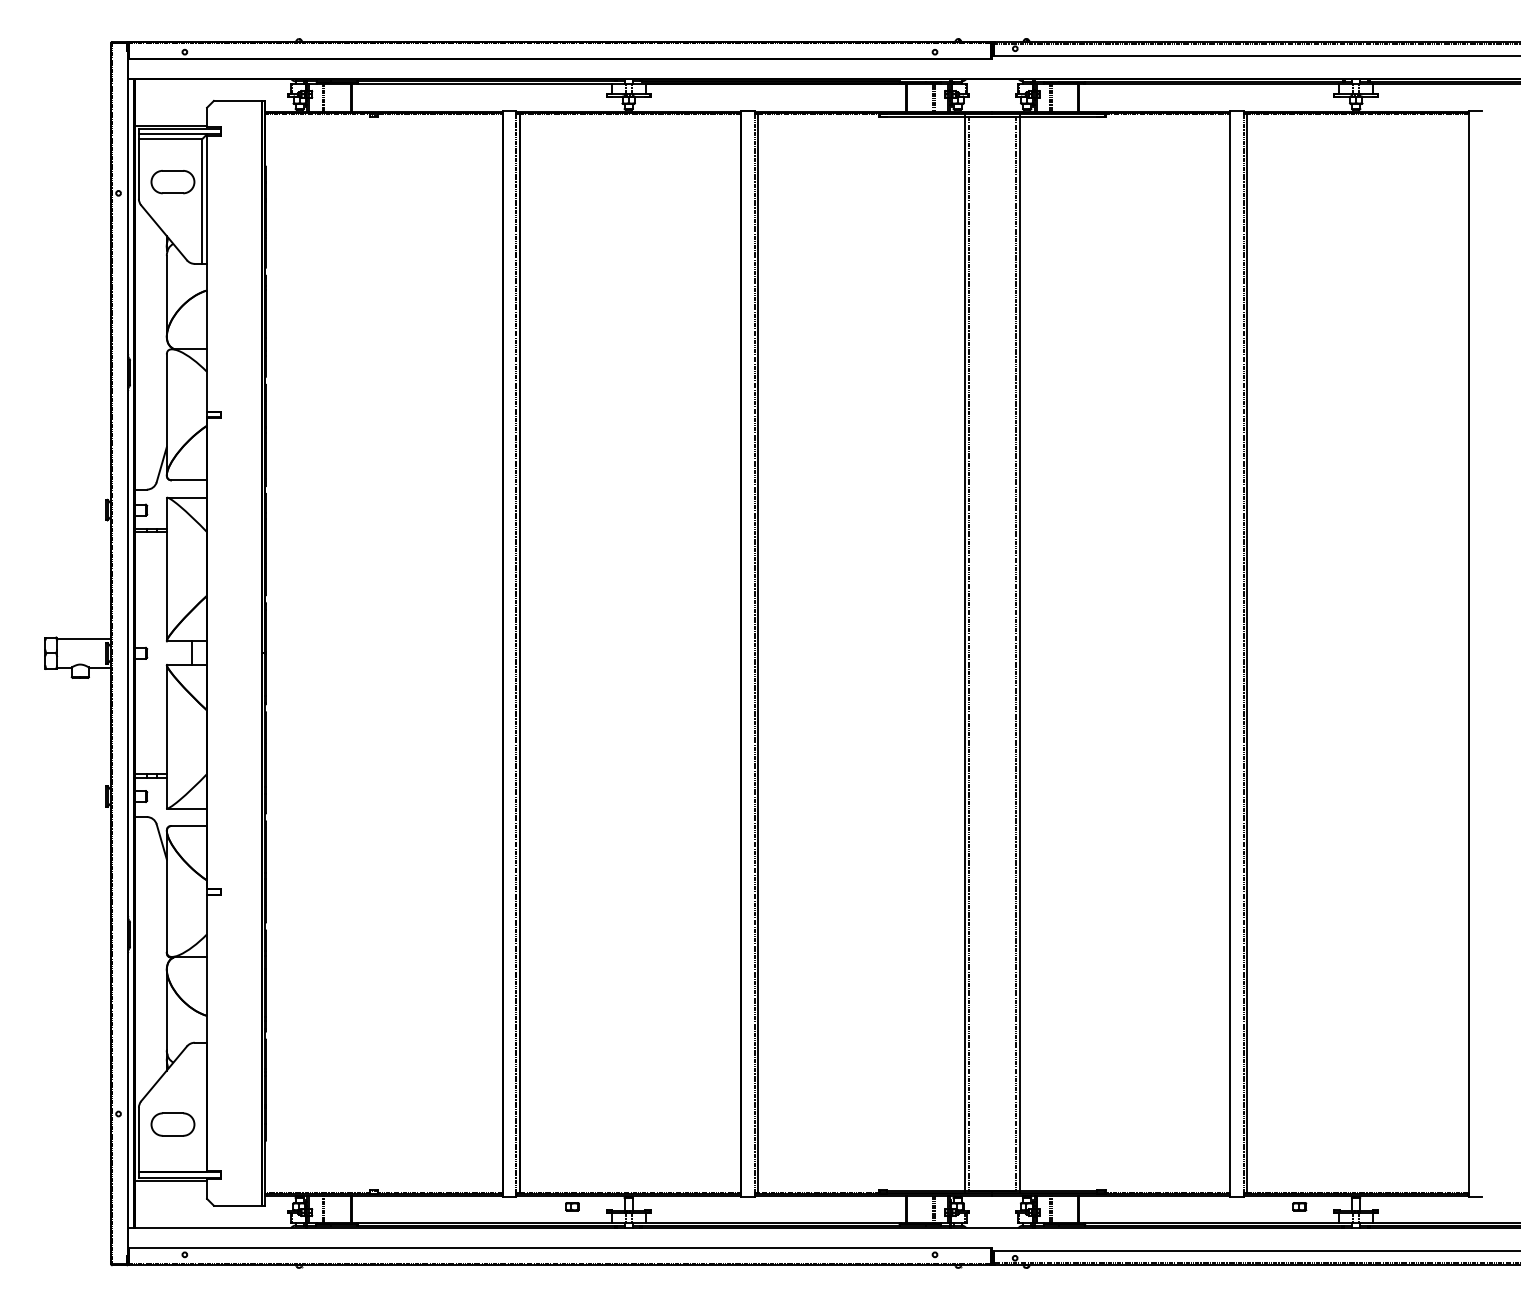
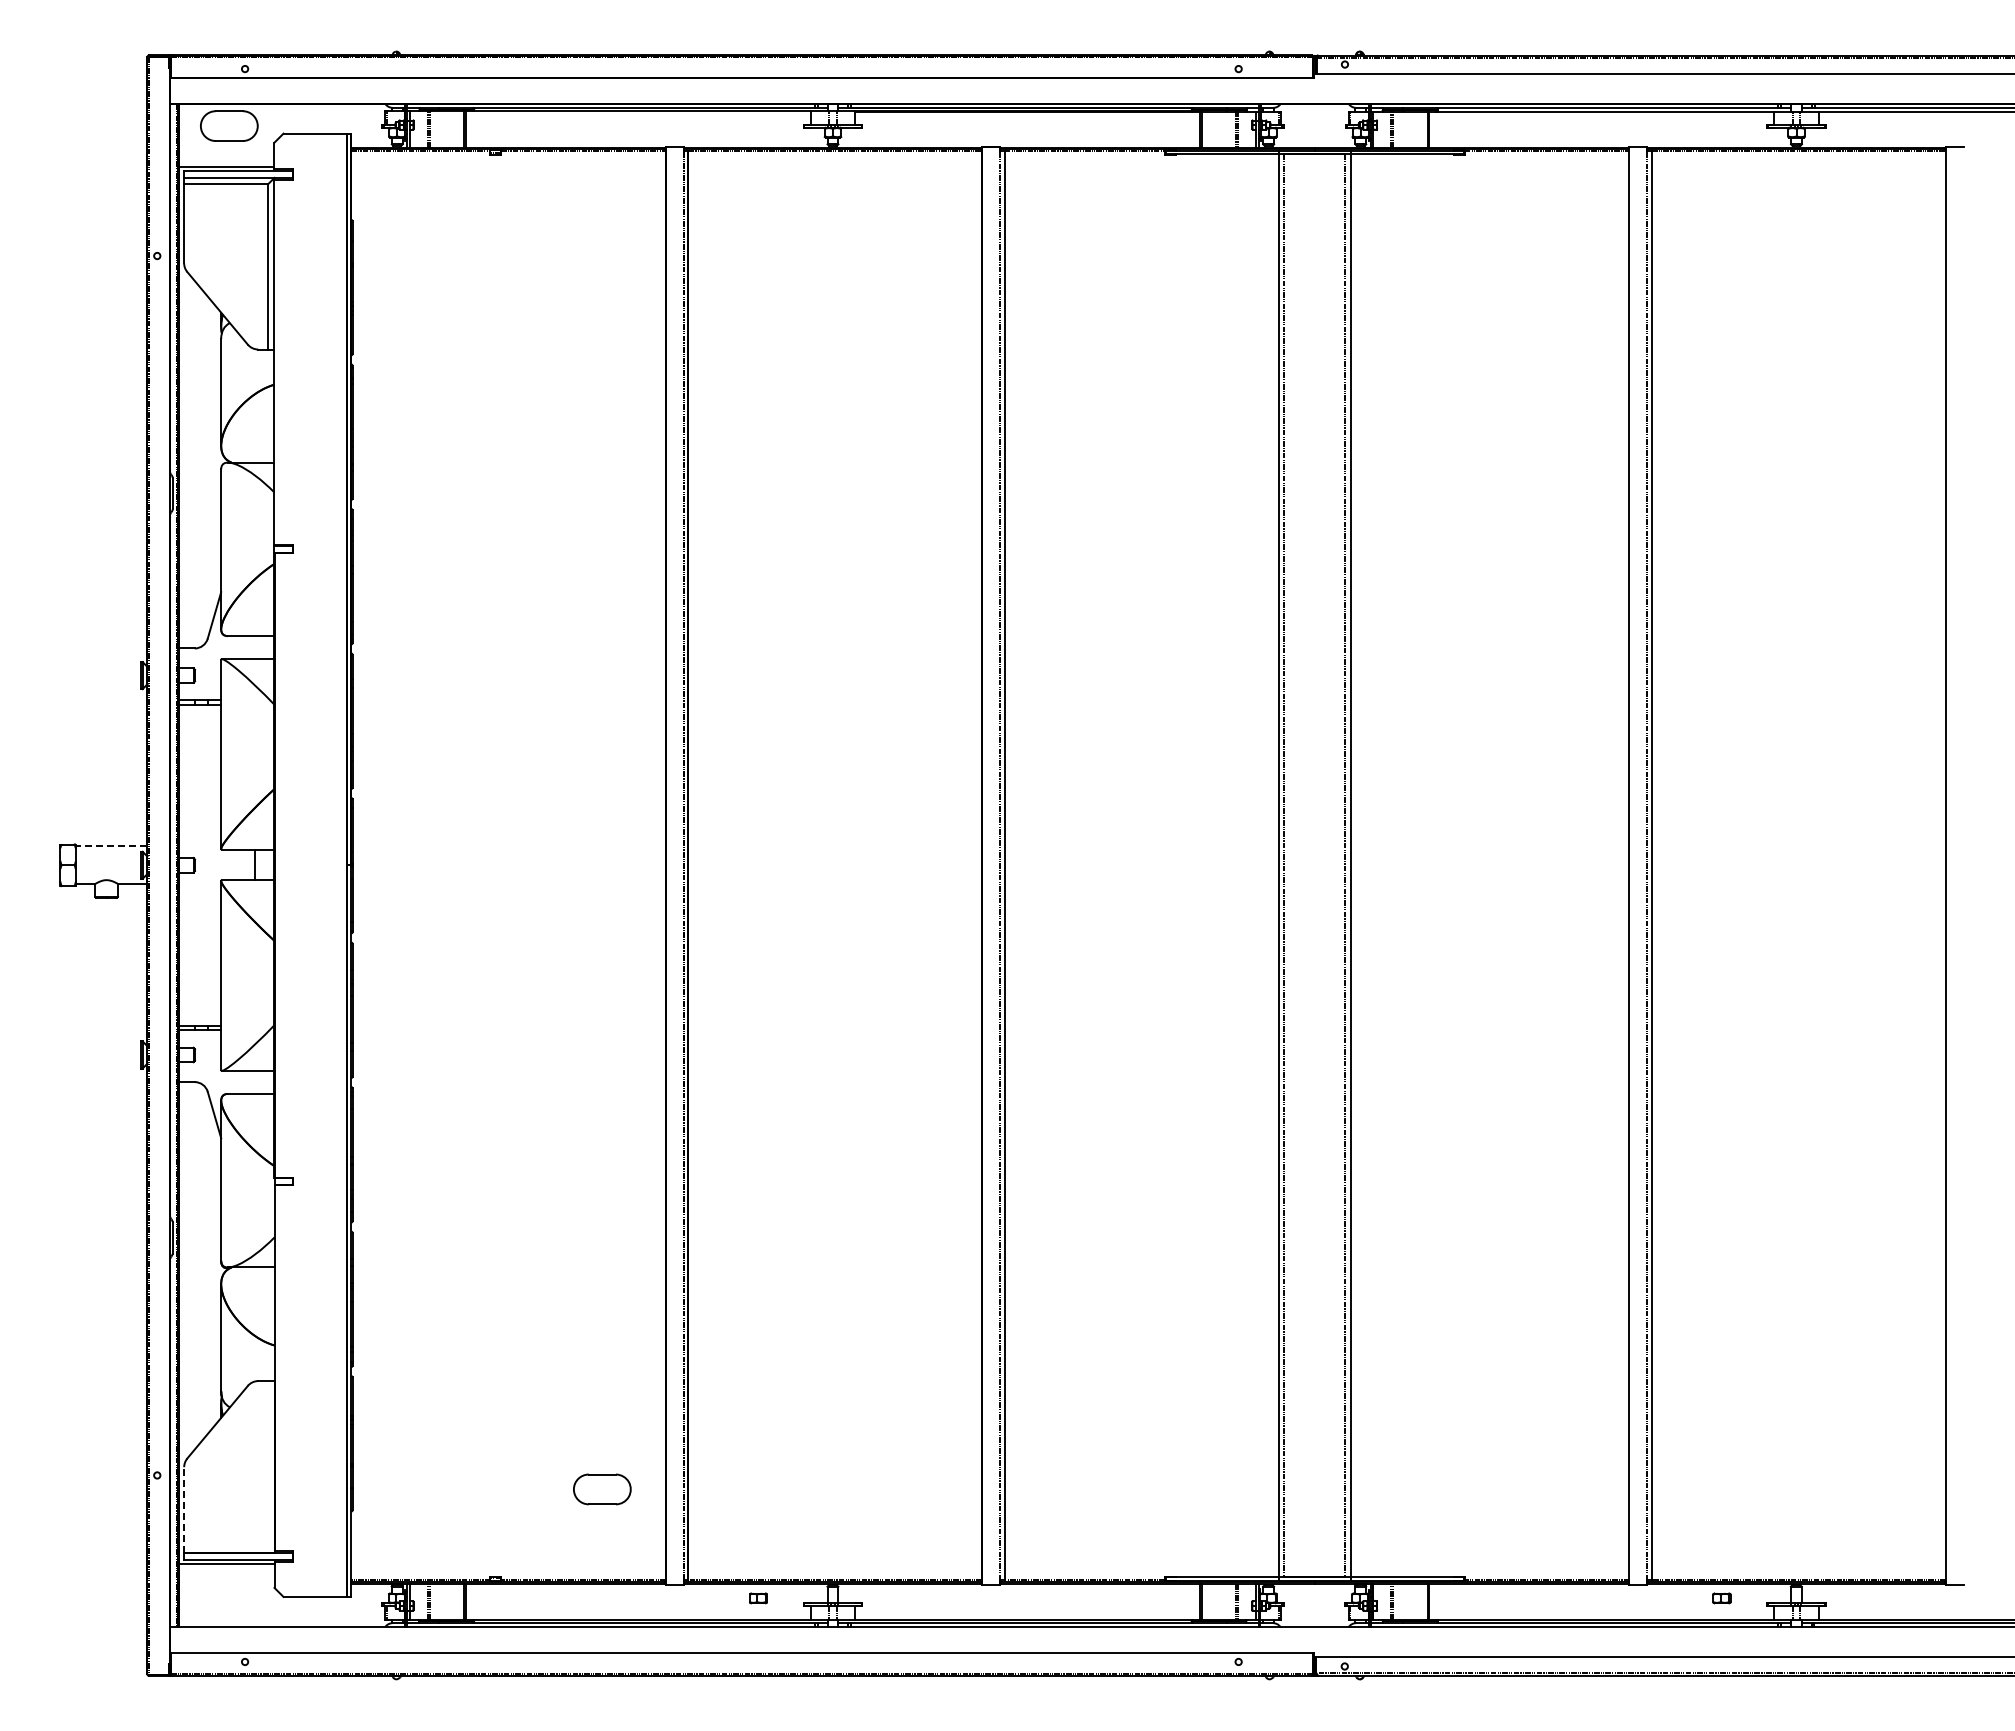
part: (173, 181) -> (229, 125), moved
line: (84, 639) -> (111, 846), solid -> dashed
part: (173, 1124) -> (602, 1489), moved
line: (139, 1139) -> (184, 1509), solid -> dashed

